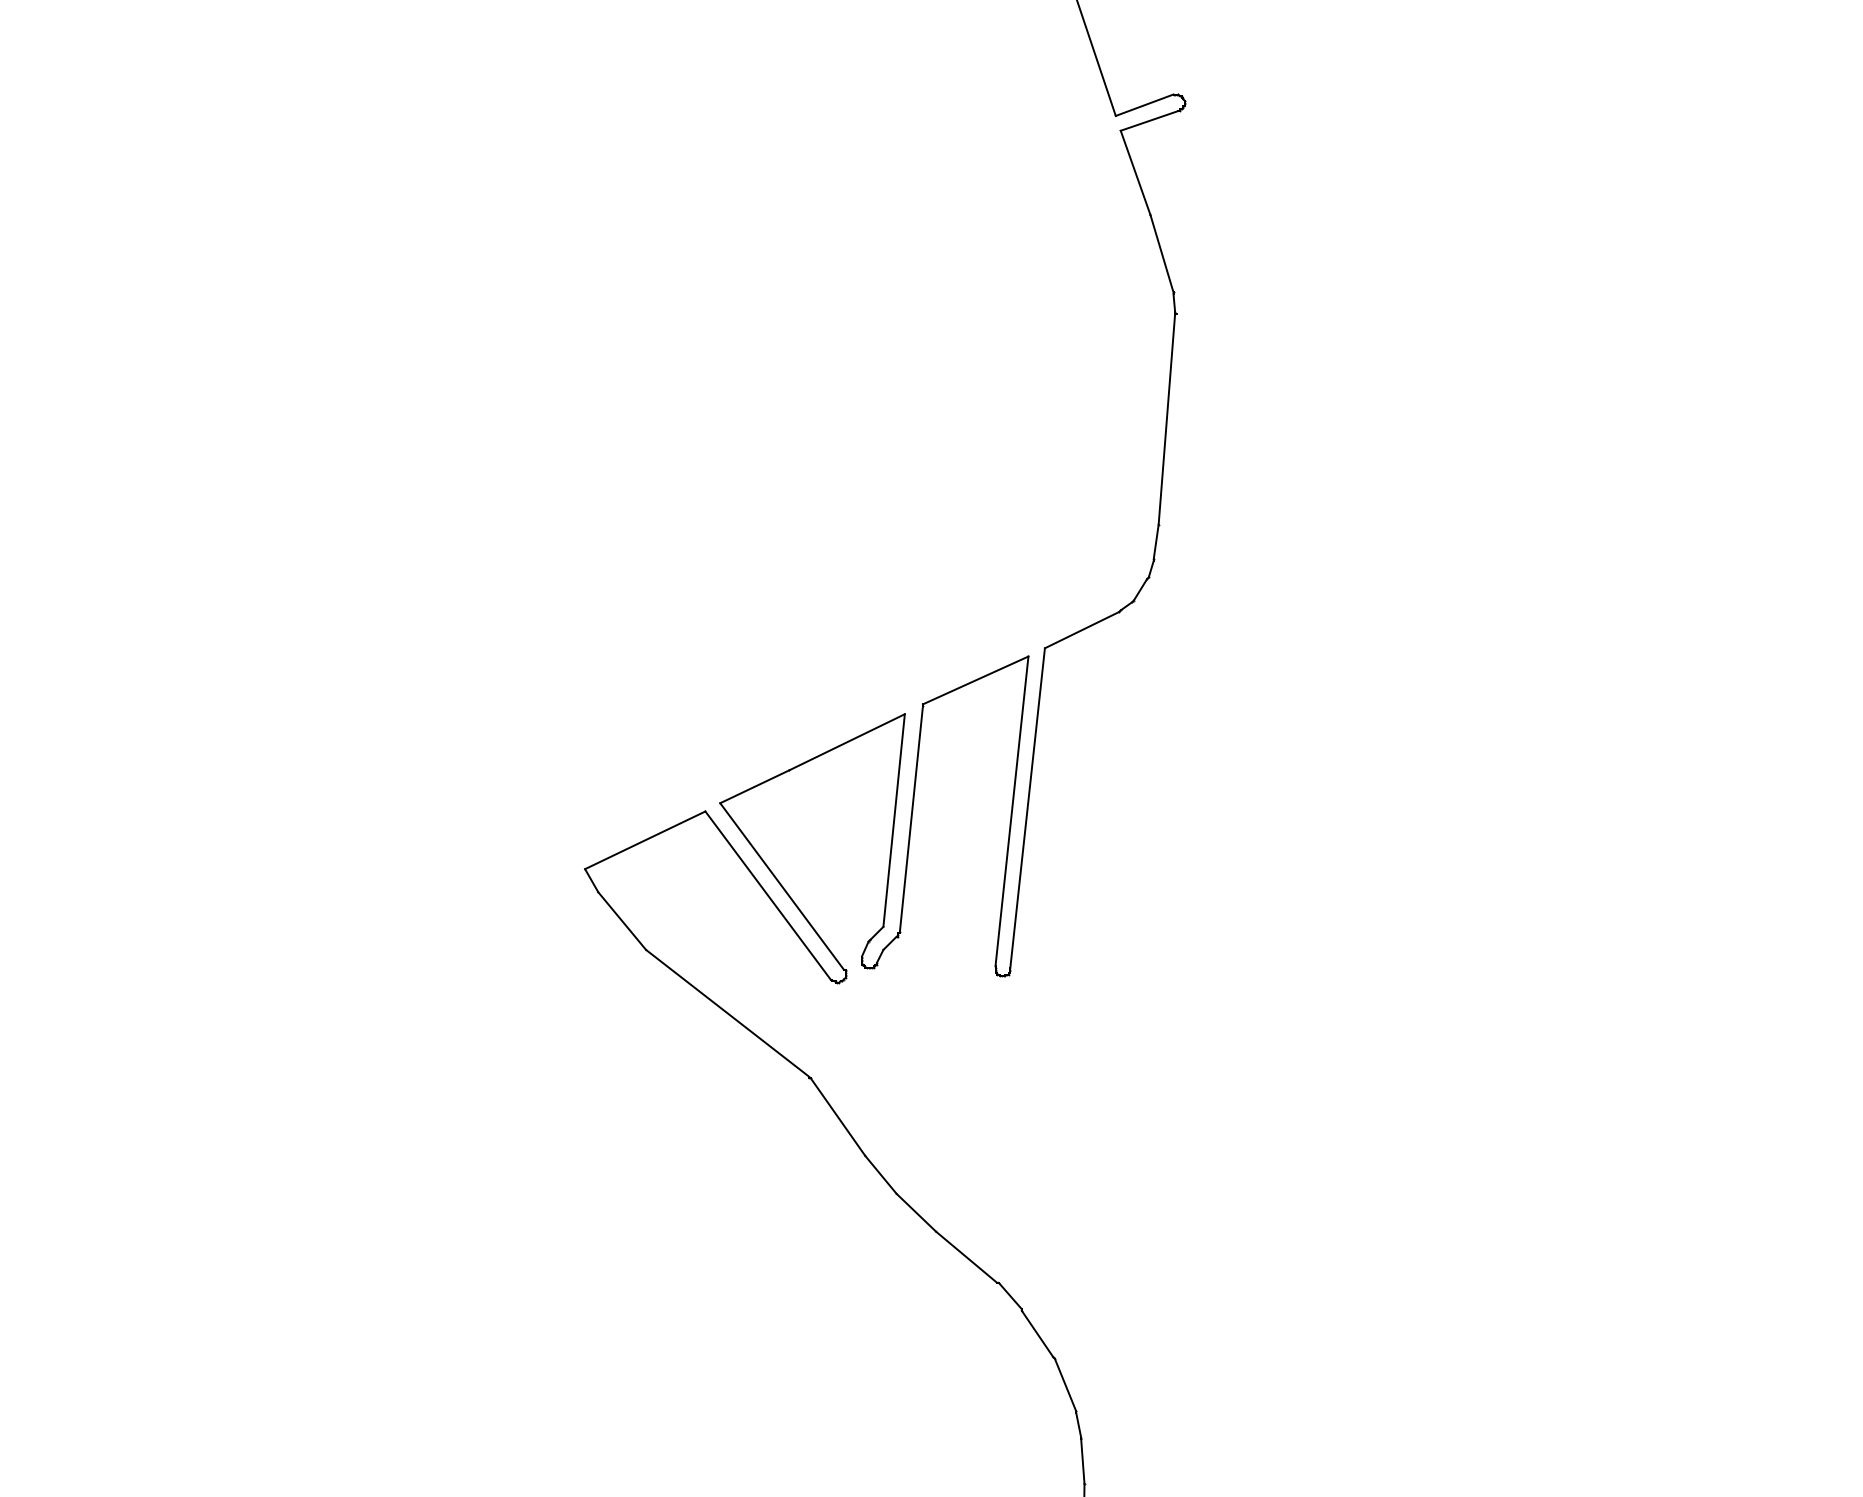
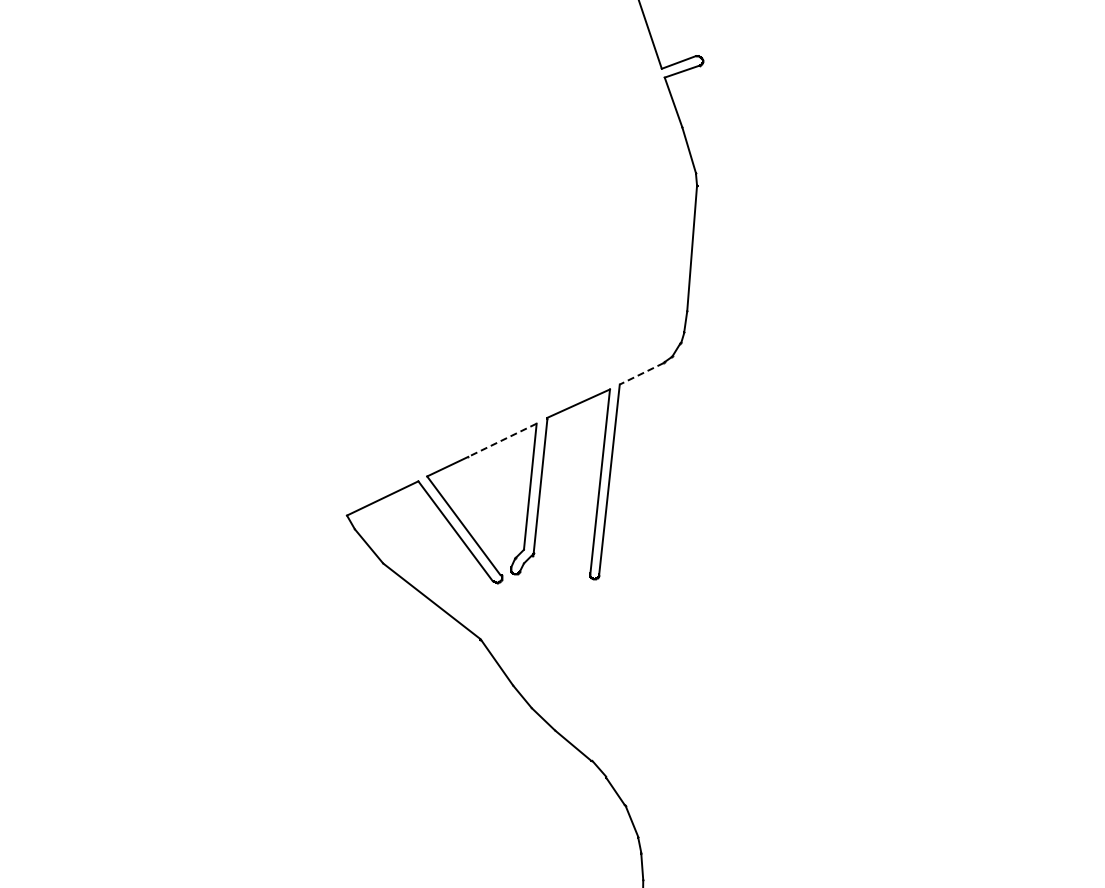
line: (1081, 631) -> (641, 374), solid -> dashed
line: (847, 742) -> (502, 440), solid -> dashed

